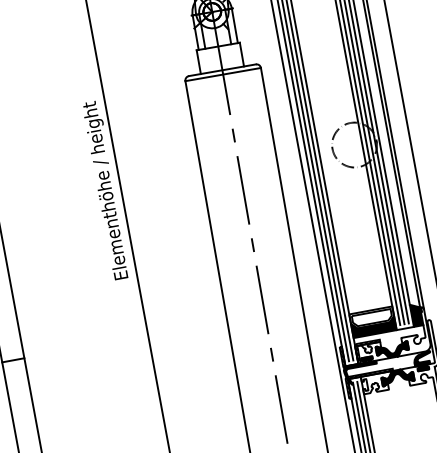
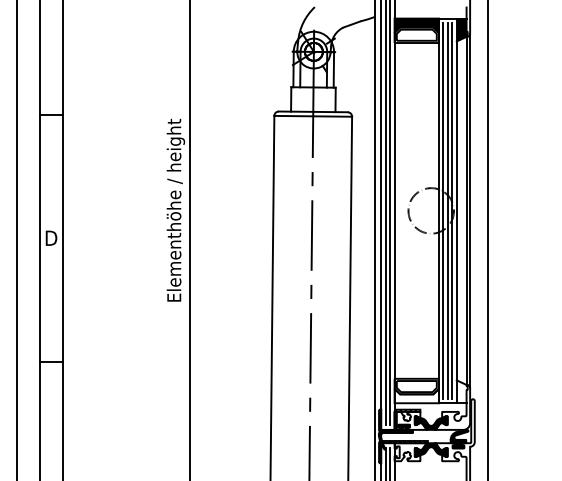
fill: (416, 314) -> (461, 391), removed
fill: (373, 326) -> (416, 395), removed

